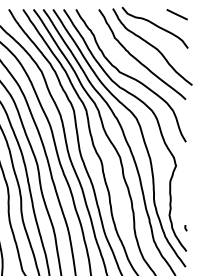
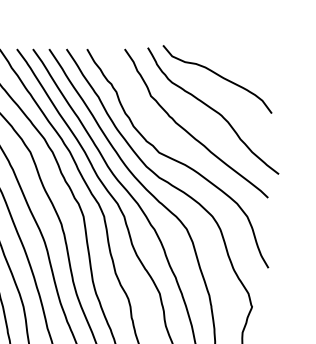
line: (176, 14) -> (252, 57), removed

